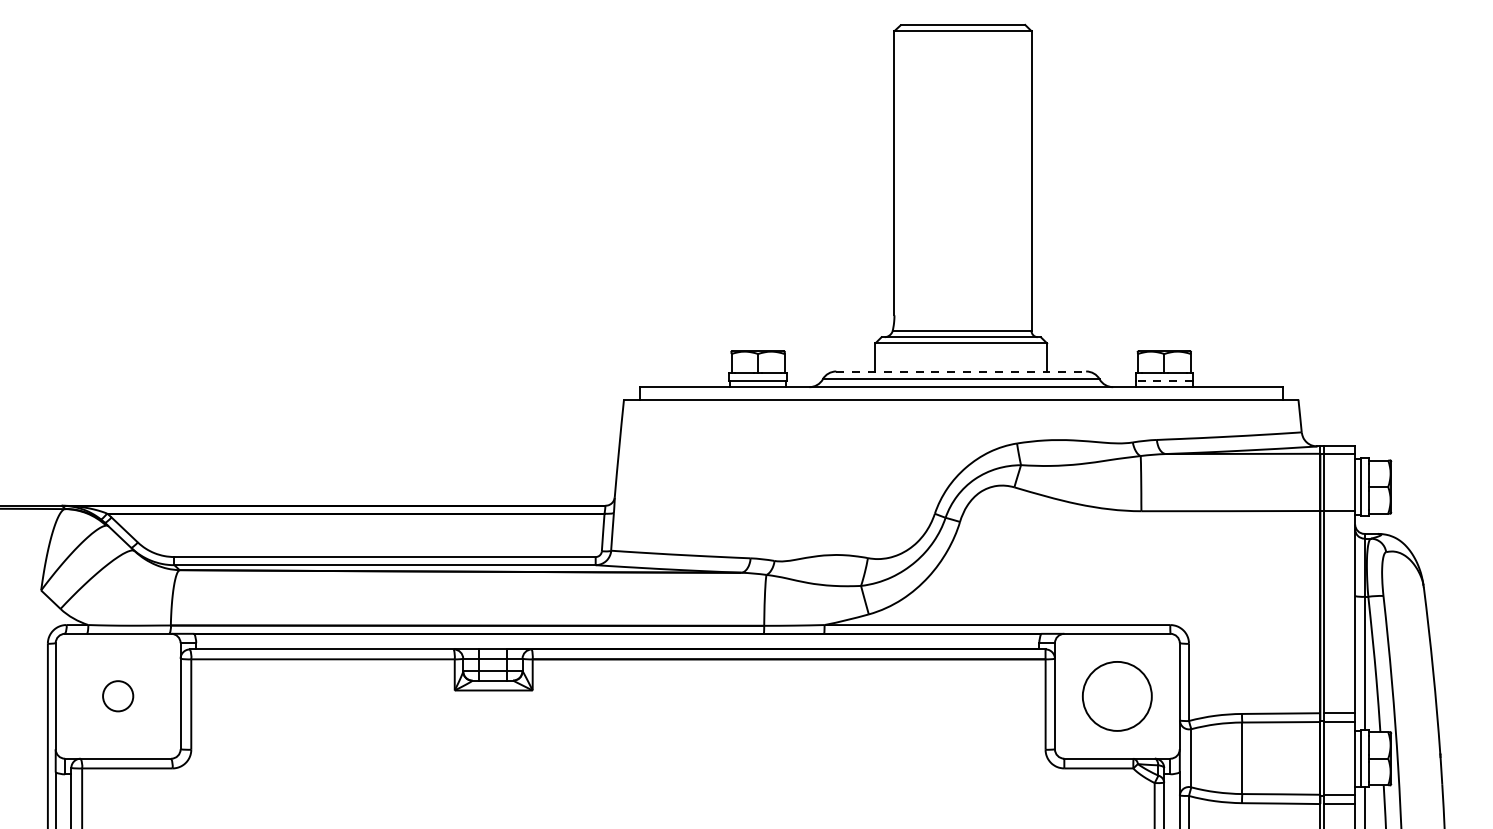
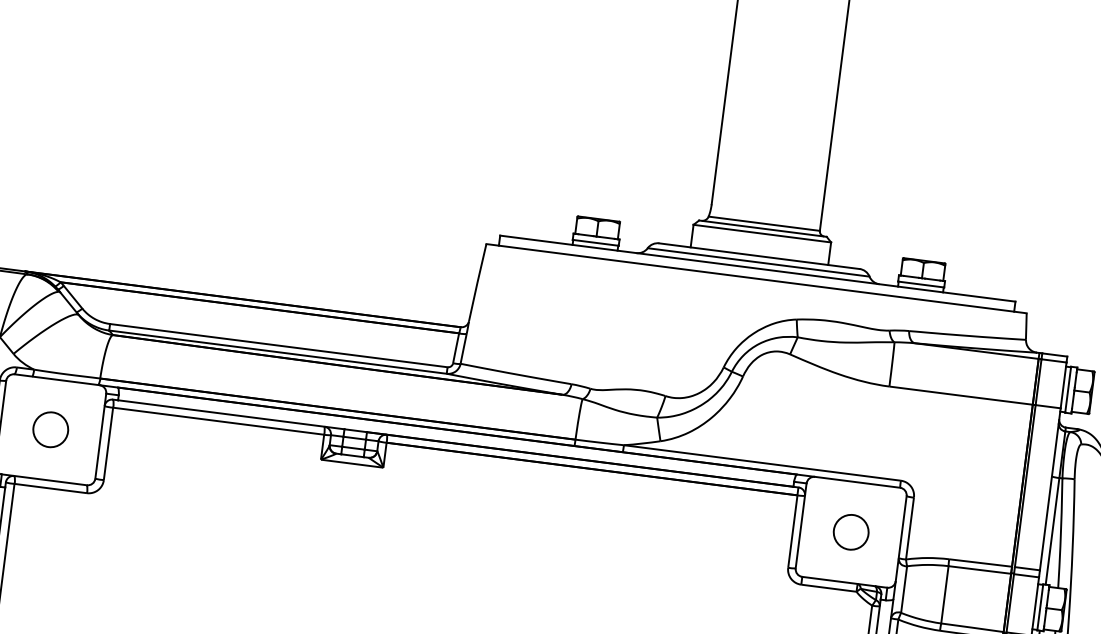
line: (961, 371) -> (759, 256), dashed -> solid
line: (1164, 380) -> (921, 284), dashed -> solid
circle: (117, 695) -> (50, 429), size x1.43
circle: (1117, 695) -> (851, 531), size x0.62

